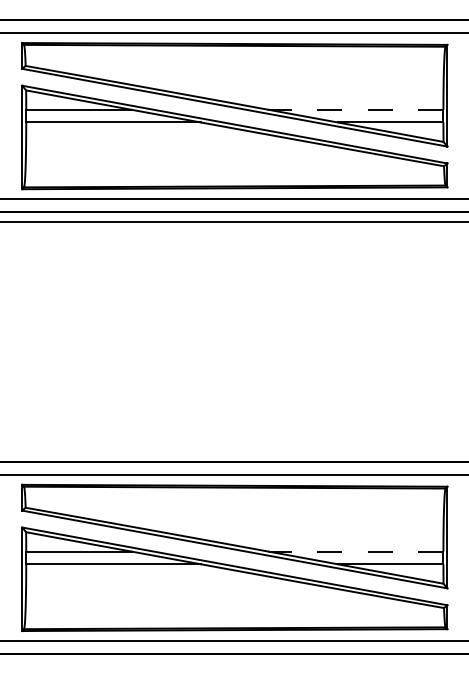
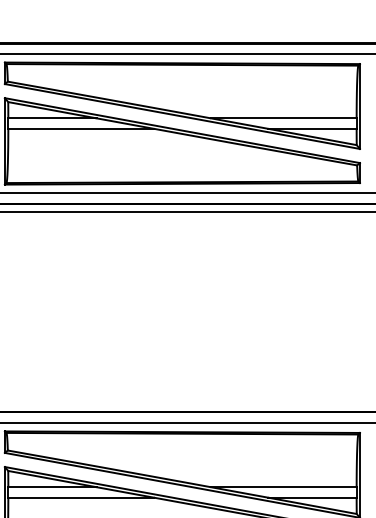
line: (355, 109) -> (283, 118), dashed -> solid
line: (355, 551) -> (283, 487), dashed -> solid

